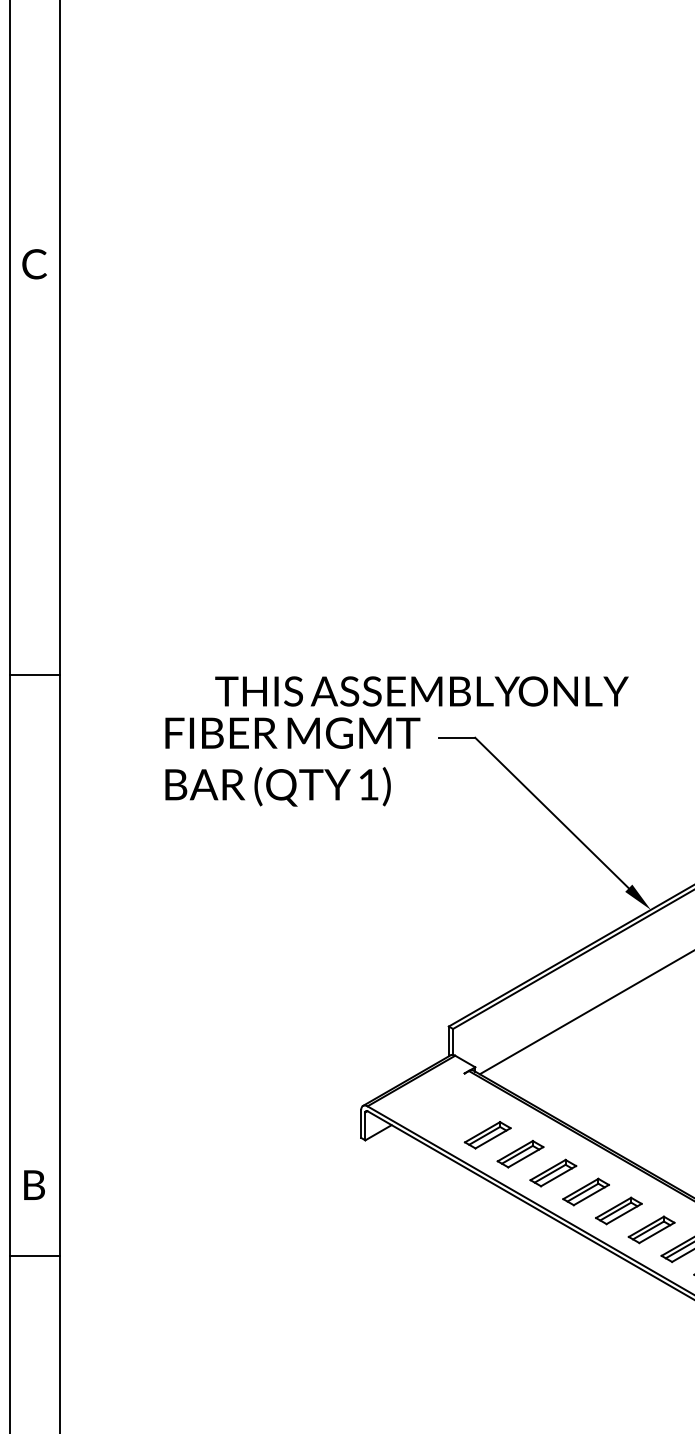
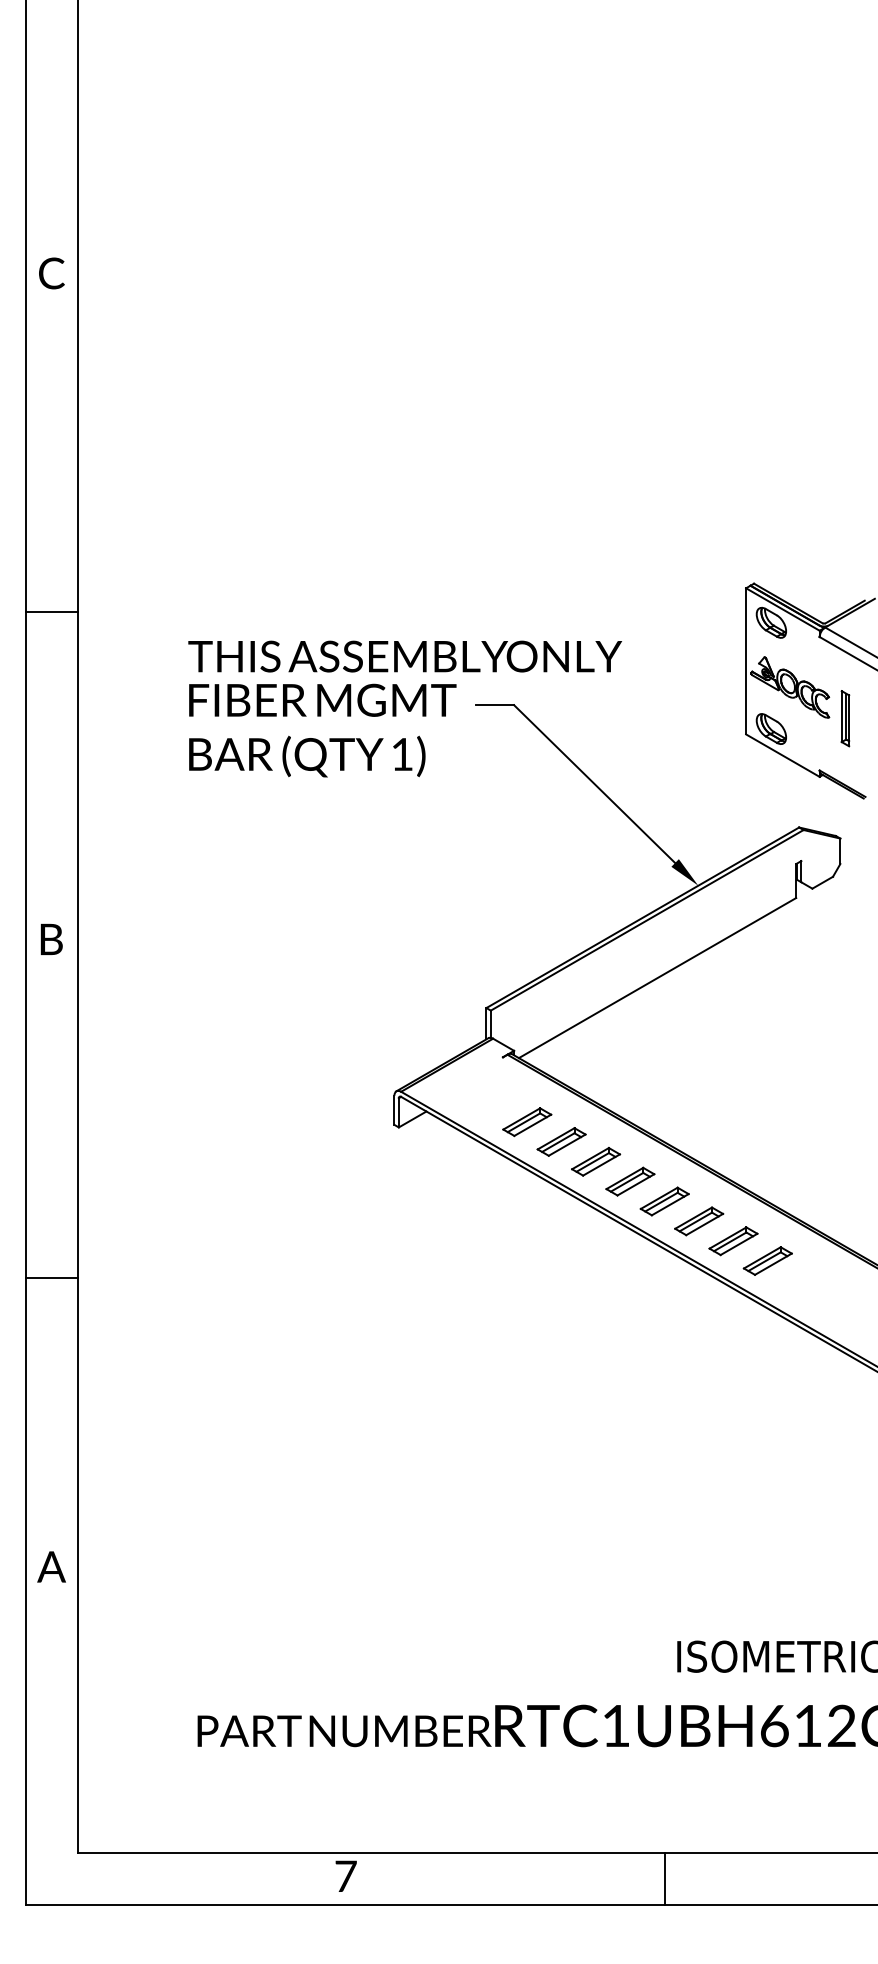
text: (34, 264) -> (51, 273), moved
line: (35, 675) -> (52, 611), moved
text: (422, 691) -> (405, 656), moved
text: (34, 1185) -> (51, 939), moved
line: (35, 1255) -> (52, 1277), moved

